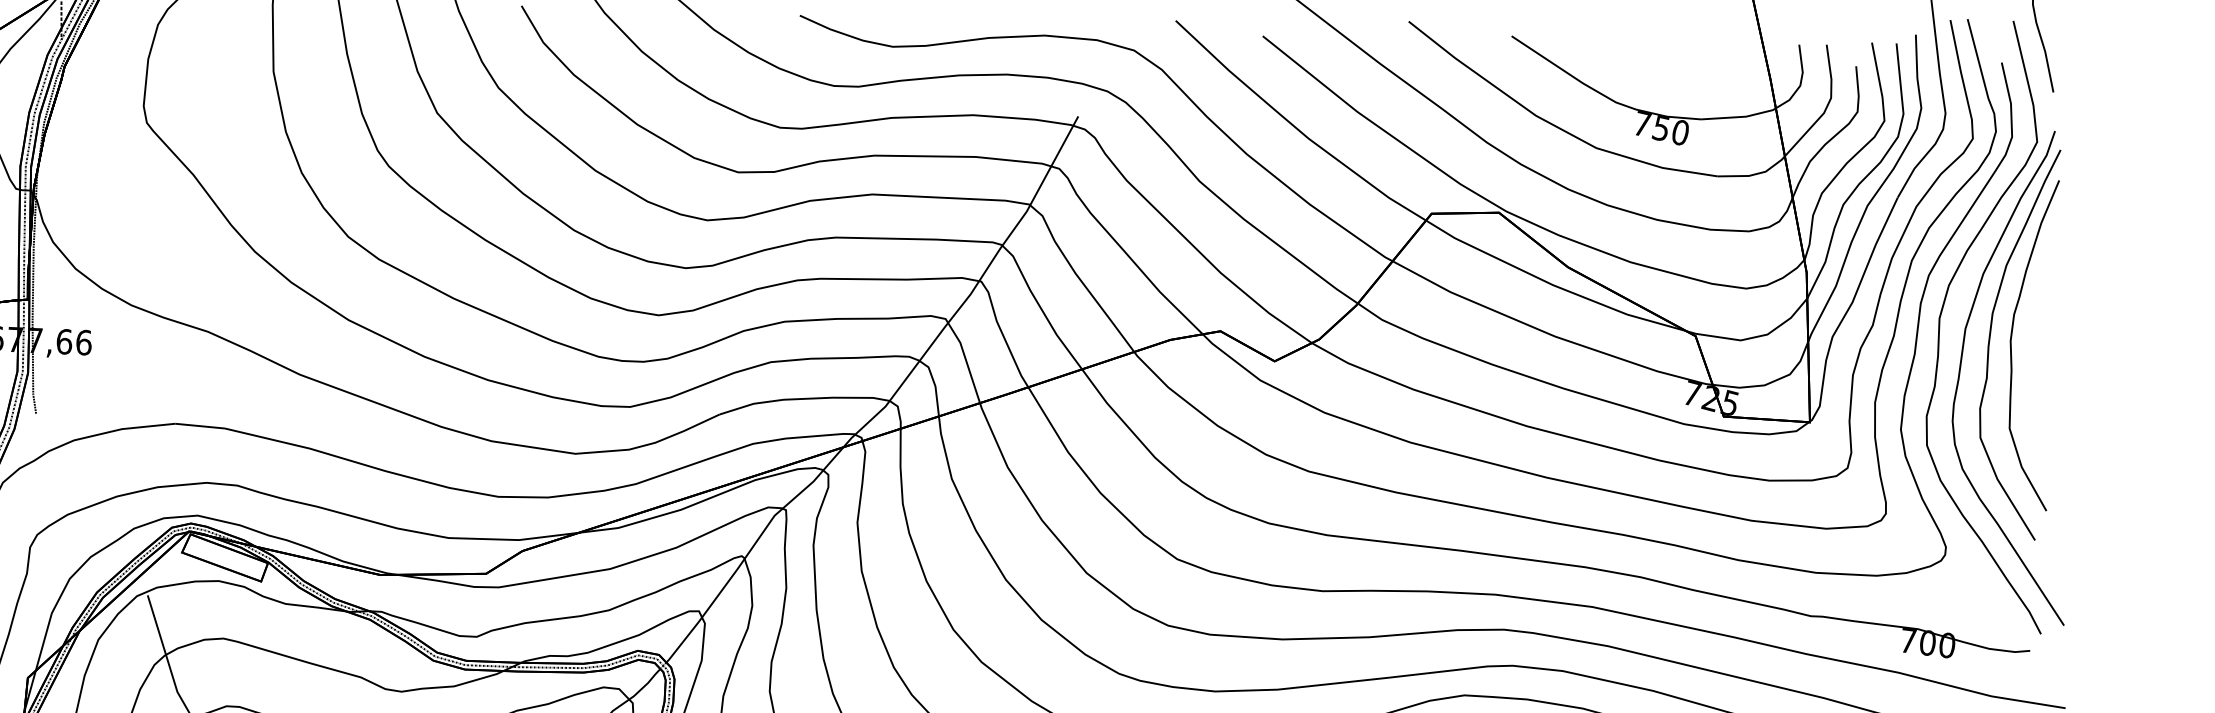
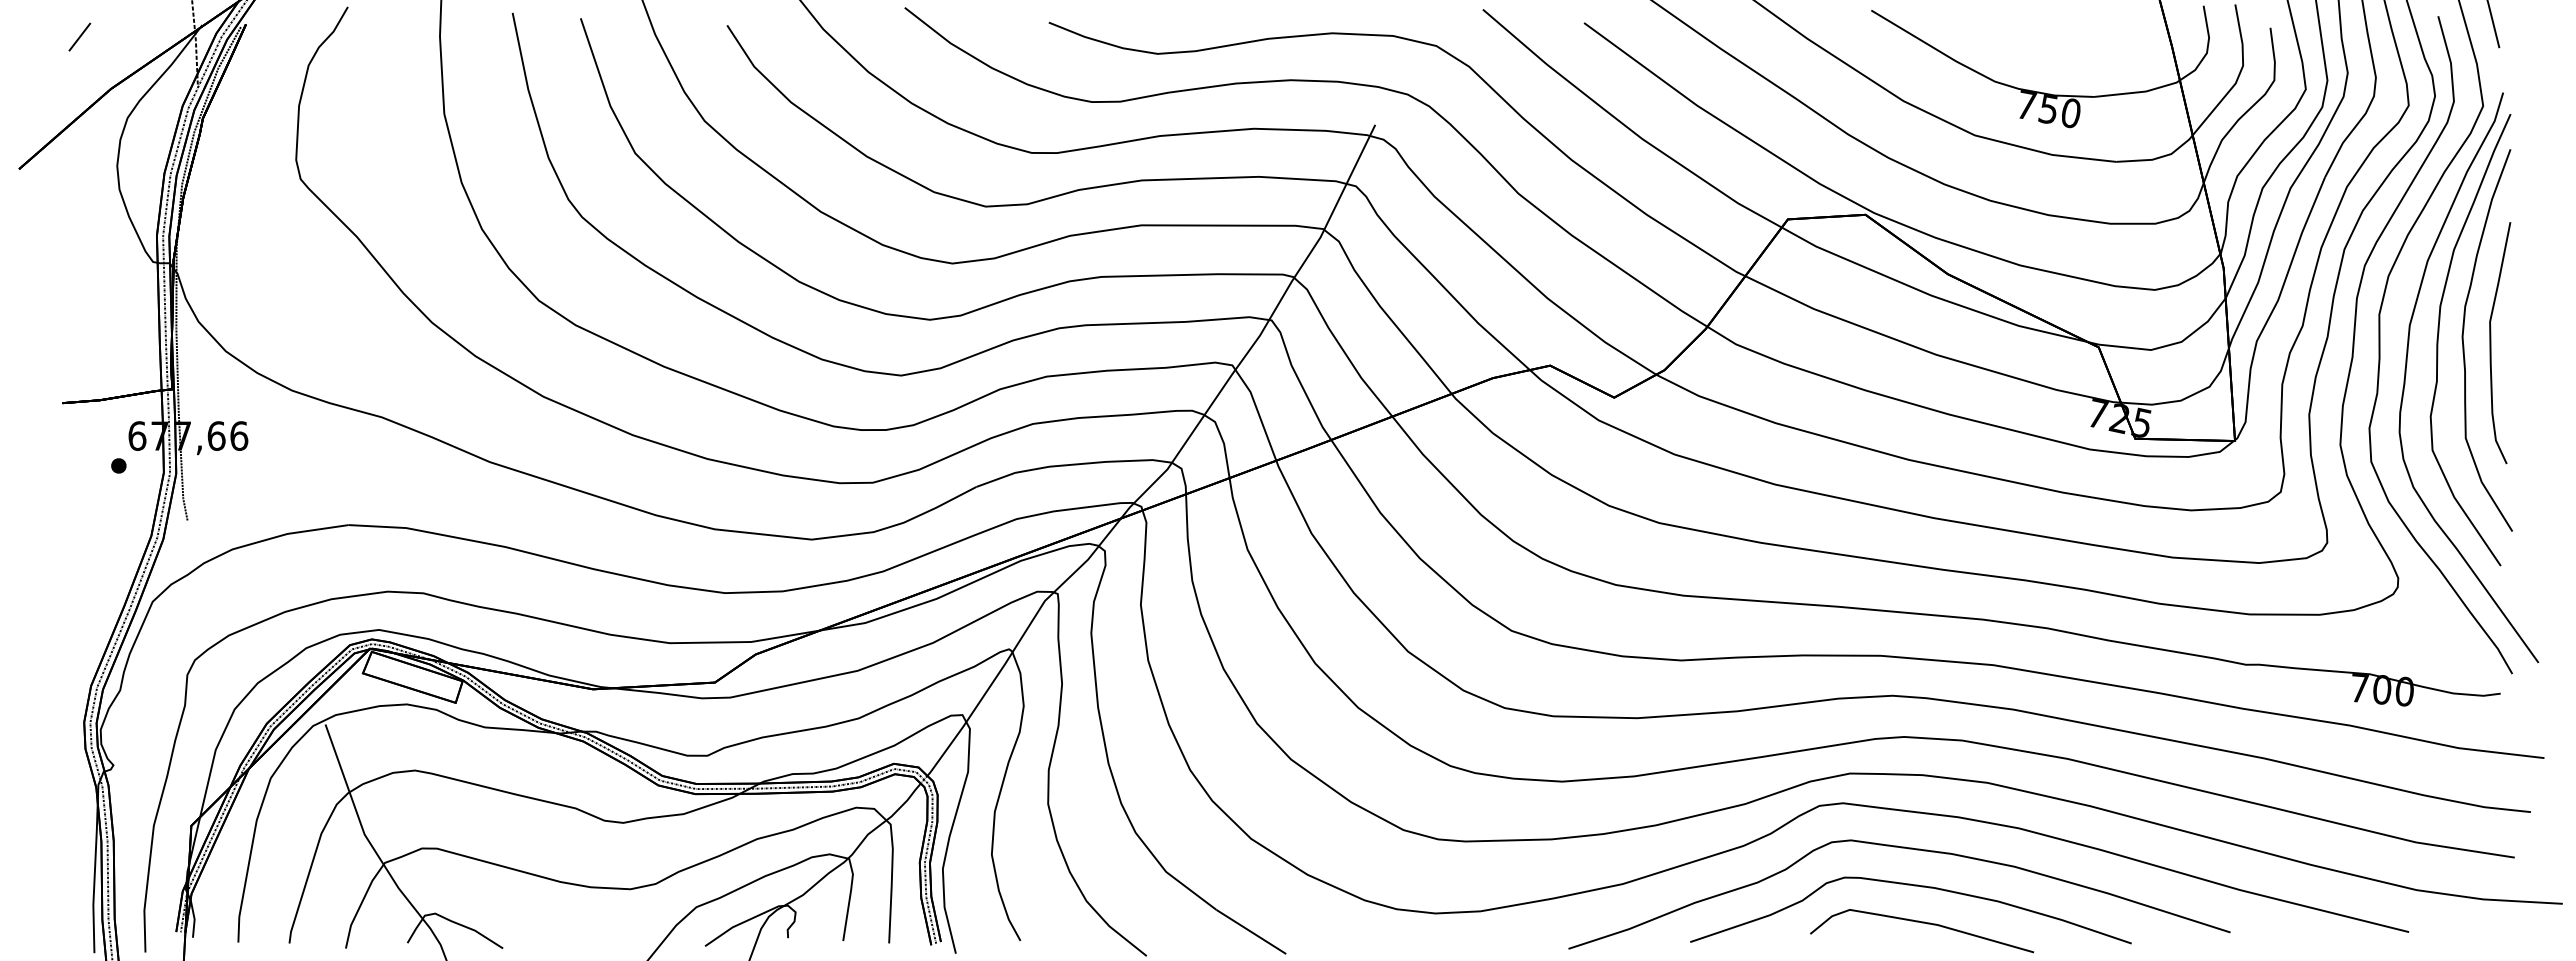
curve: (2035, 347) -> (2491, 343), added

